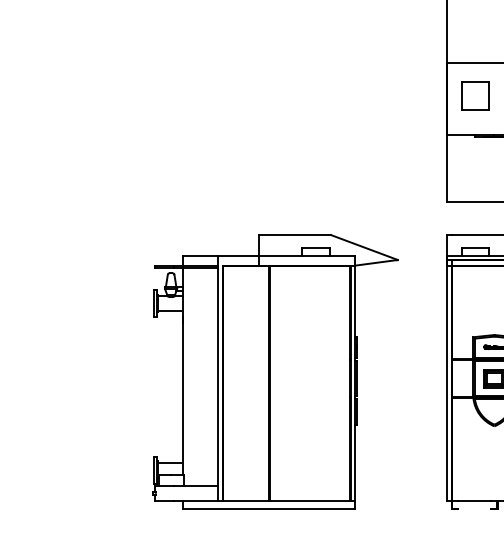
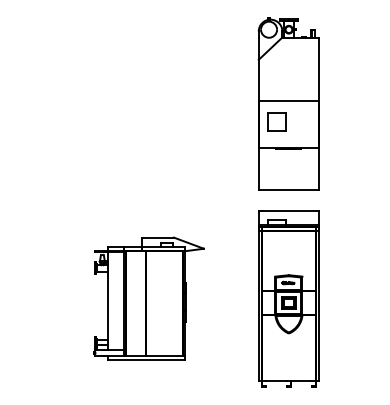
part: (276, 371) -> (149, 298), size x0.7

